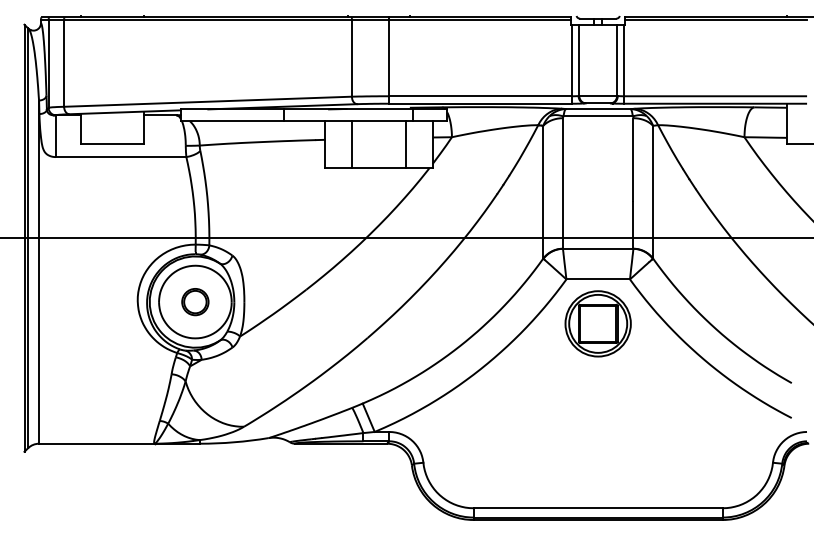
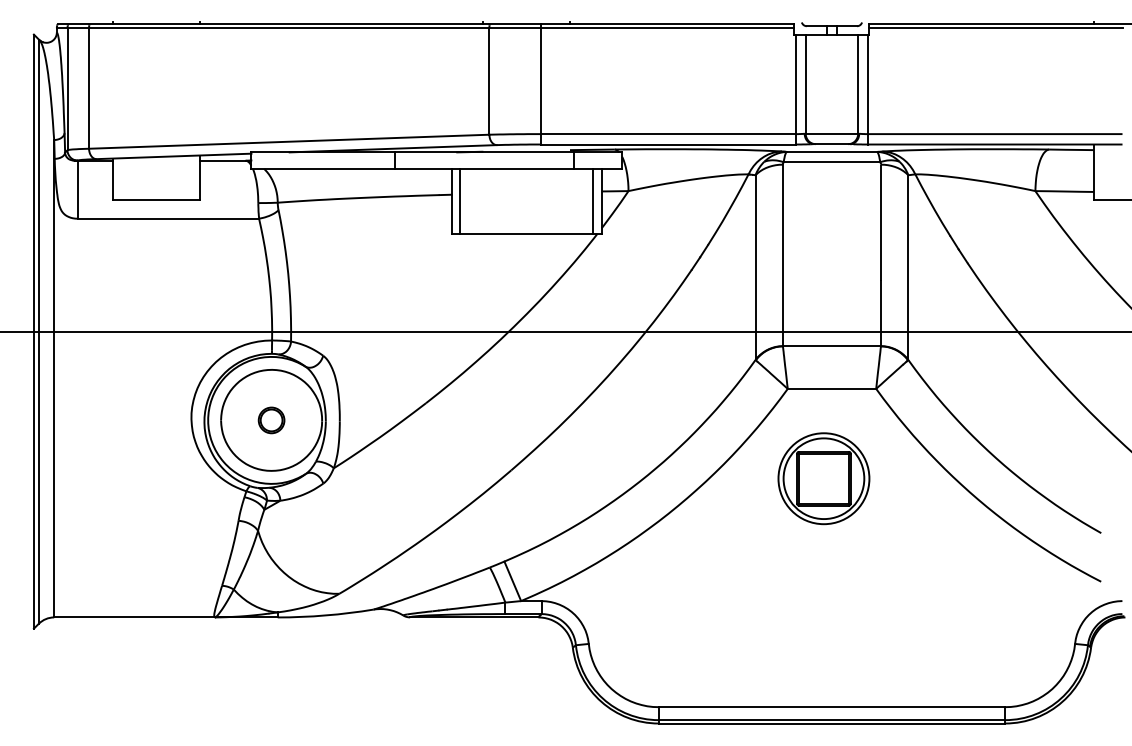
line: (352, 144) -> (460, 201), moved
line: (405, 144) -> (593, 201), moved
part: (195, 302) -> (271, 420), size x0.7
part: (597, 323) -> (823, 478), moved

